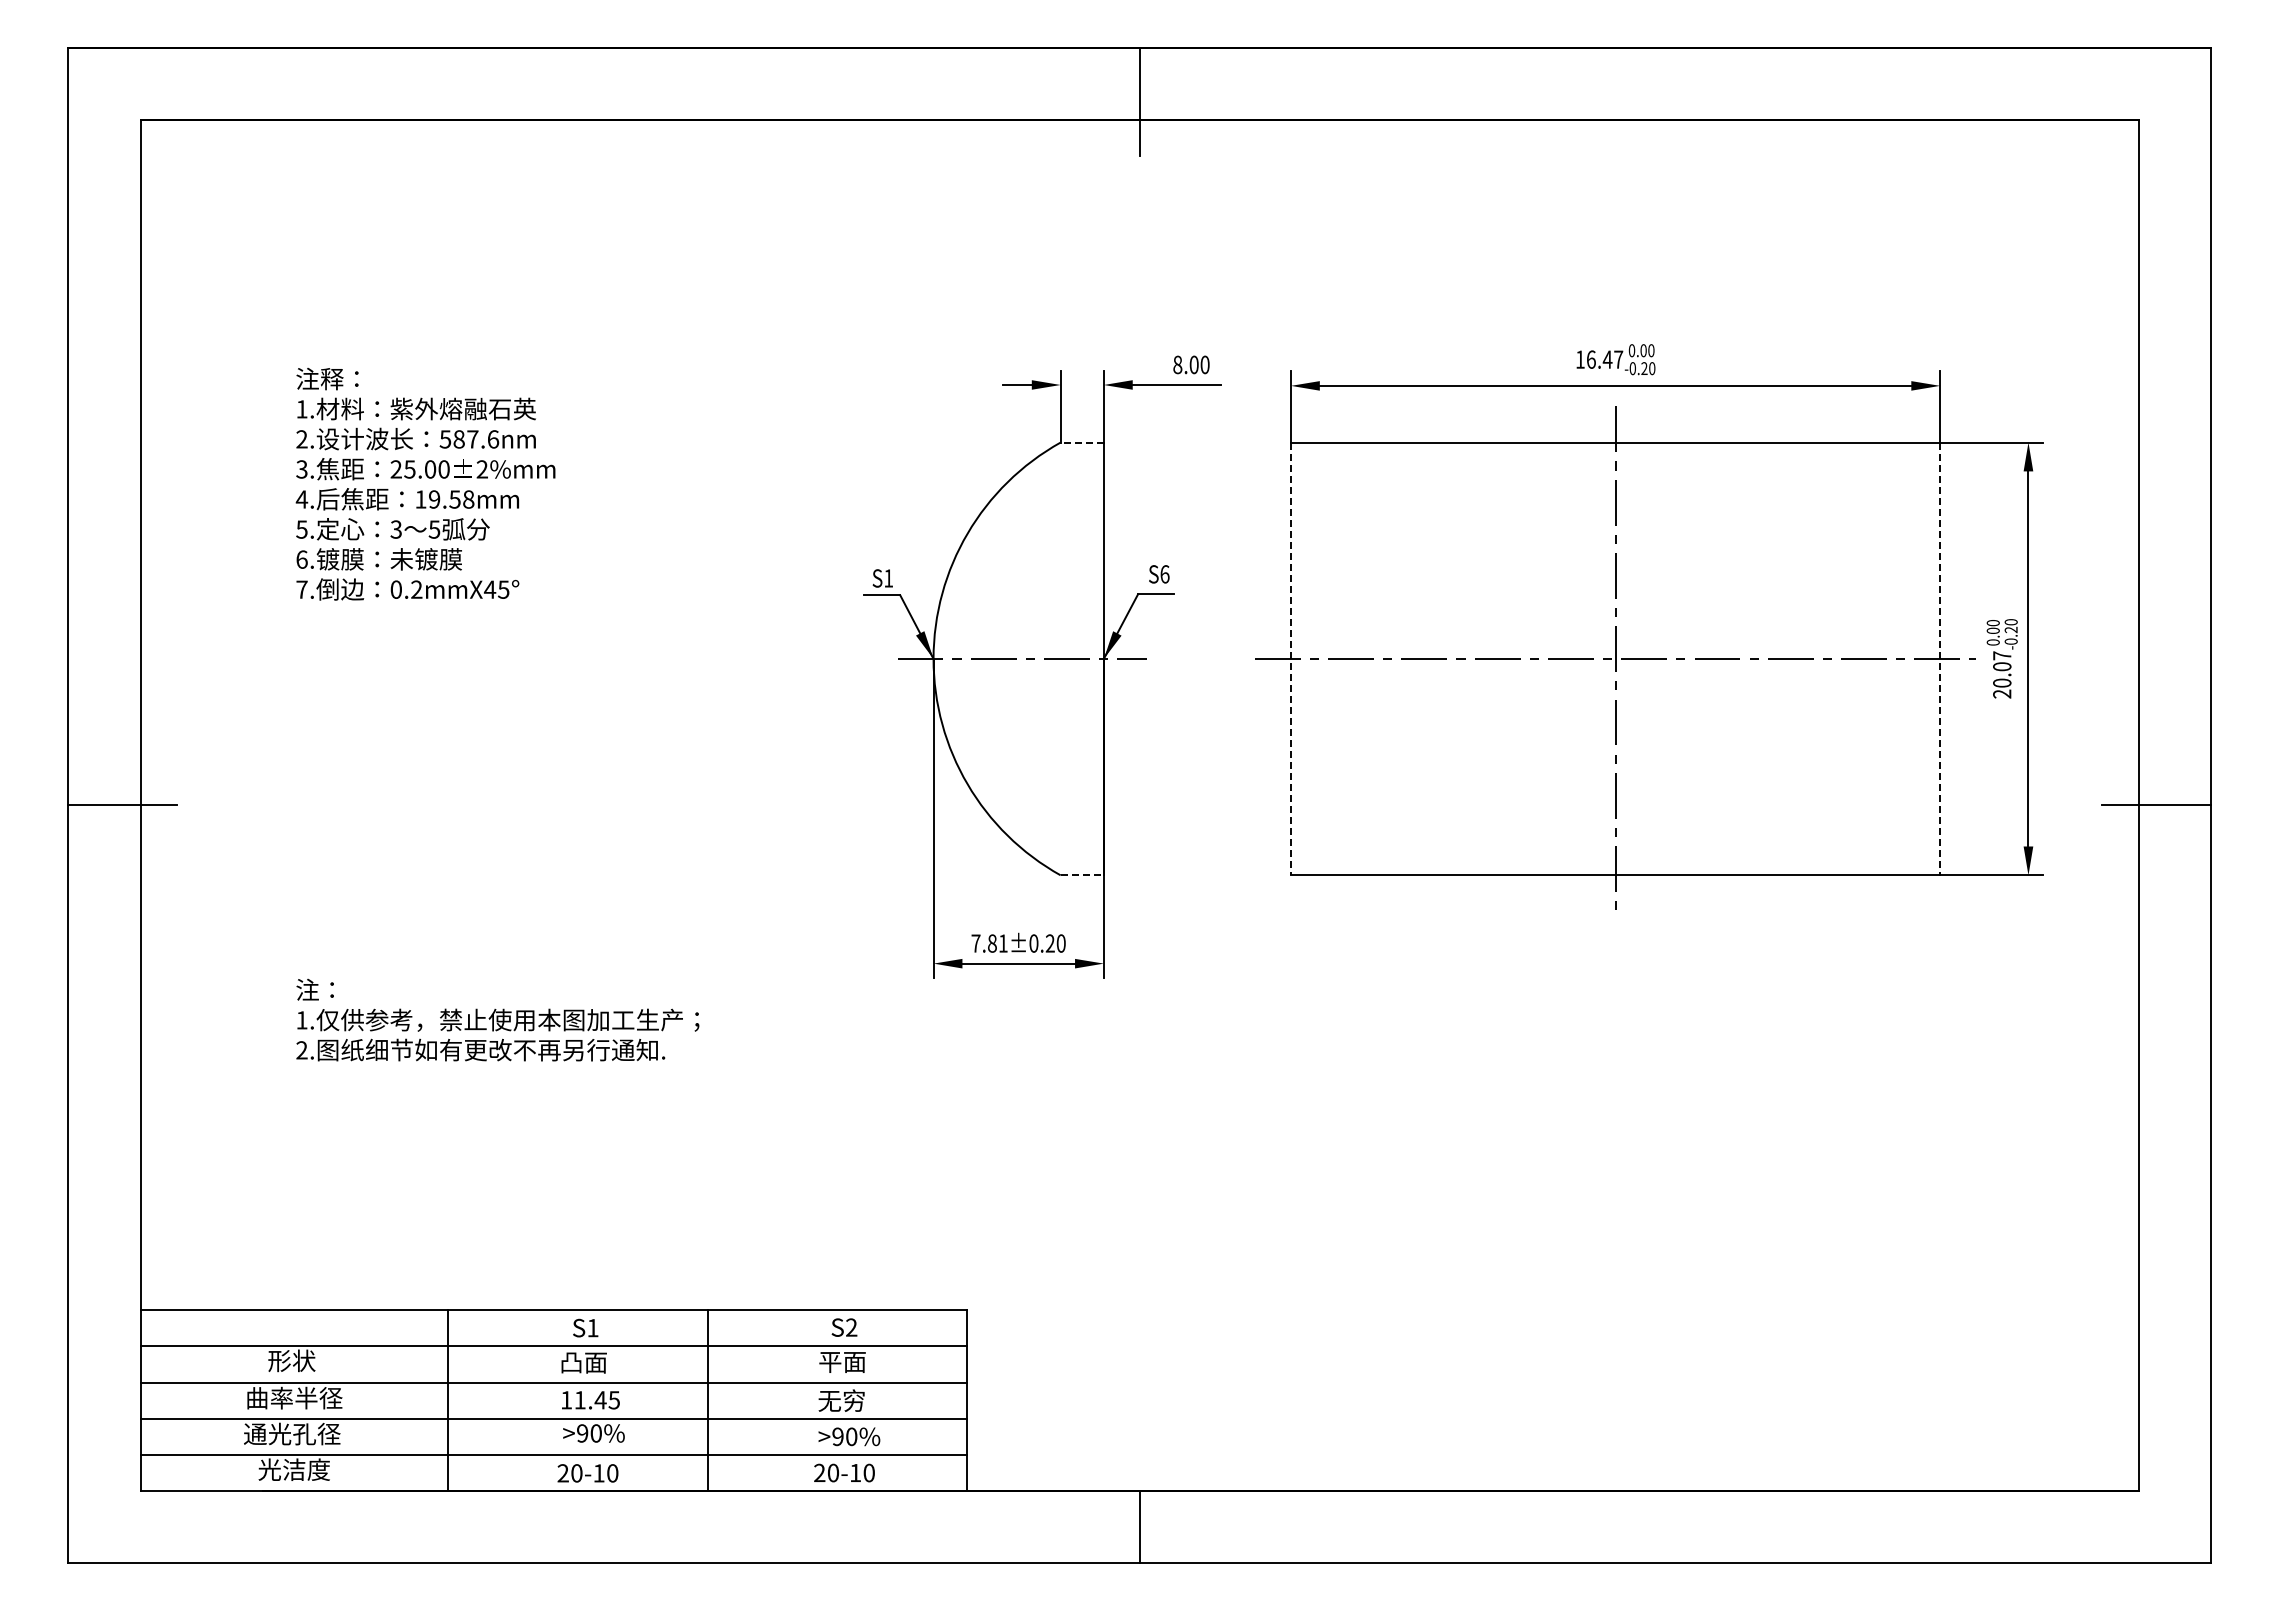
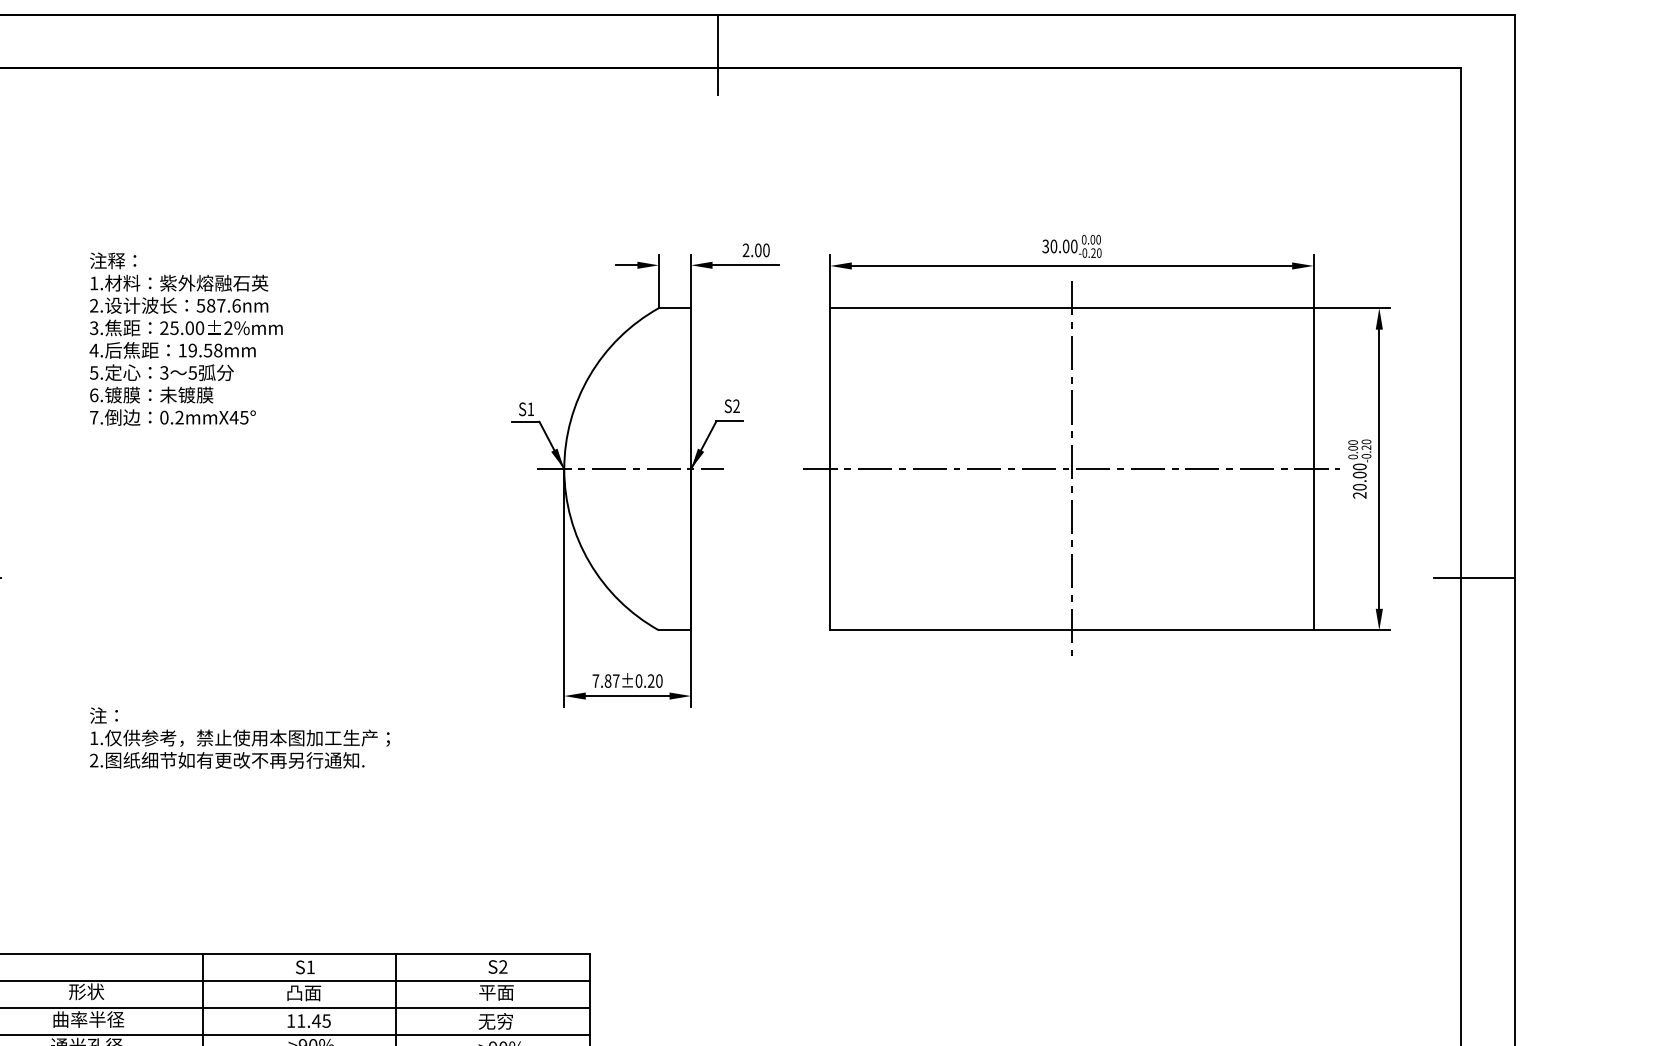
text: (1599, 359) -> (1060, 246), 16.47 -> 30.00
text: (1177, 364) -> (745, 250), 8.00 -> 2.00
line: (1082, 442) -> (675, 308), dashed -> solid
text: (1164, 574) -> (736, 406), S6 -> S2
text: (2002, 655) -> (1360, 466), 20.07 -> 20.00
line: (1290, 659) -> (829, 469), dashed -> solid
line: (1940, 659) -> (1313, 469), dashed -> solid
line: (1082, 875) -> (675, 630), dashed -> solid
text: (1003, 943) -> (616, 681), 7.81±0.20 -> 7.87±0.20

